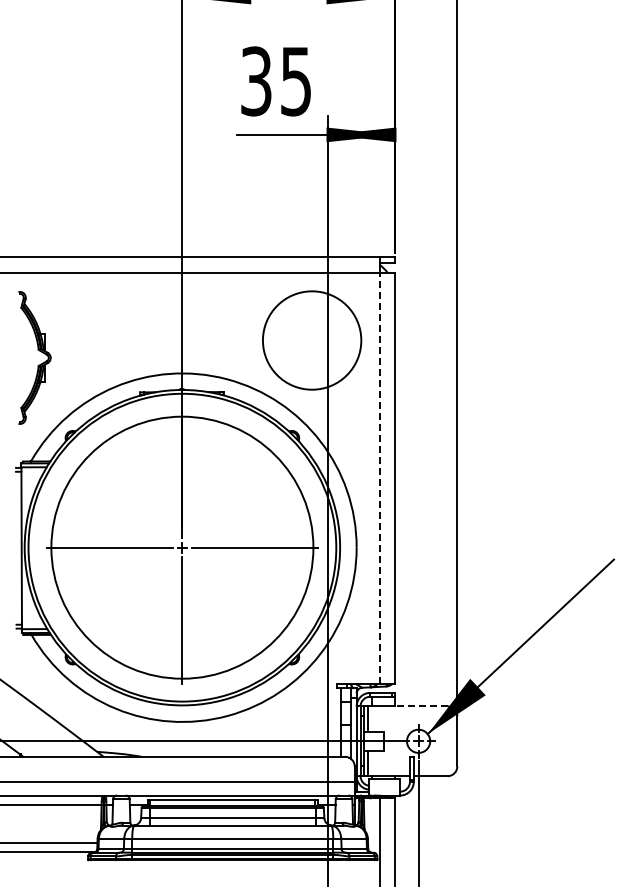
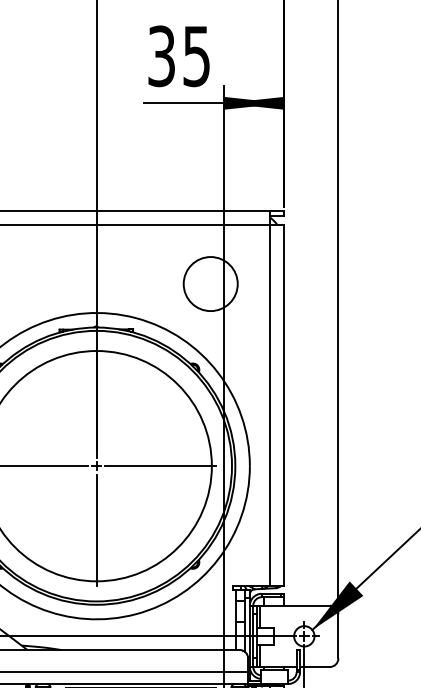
circle: (311, 340) -> (210, 284), size x0.62
line: (379, 478) -> (269, 405), dashed -> solid
line: (421, 706) -> (306, 605), dashed -> solid

